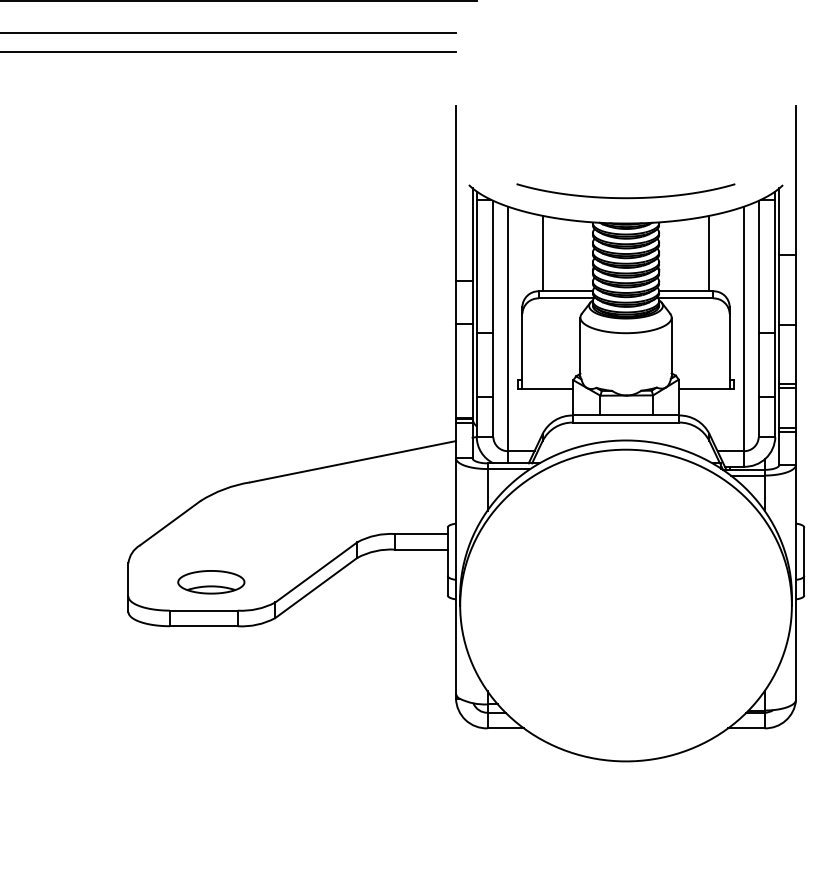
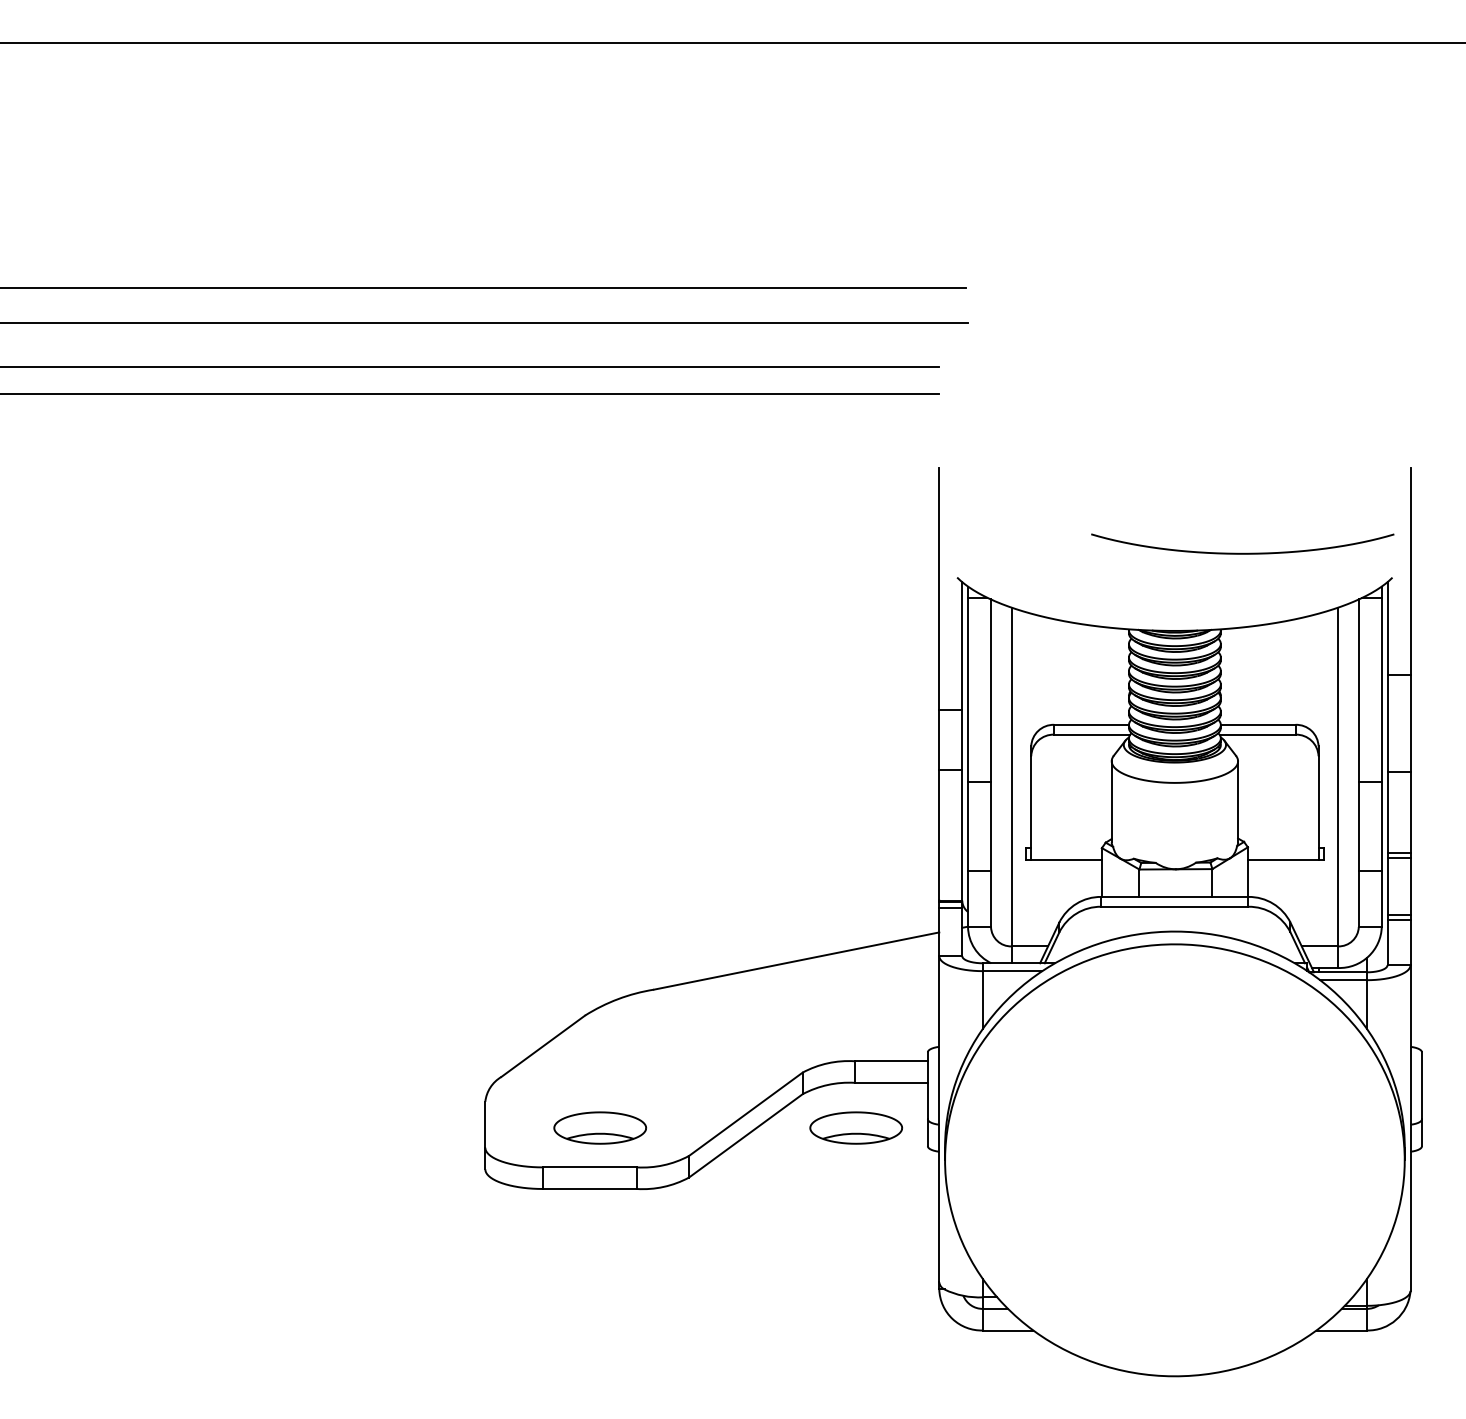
curve: (625, 197) -> (1242, 552), moved
line: (542, 253) -> (1059, 672), removed
line: (708, 253) -> (1289, 672), removed
part: (395, 581) -> (855, 1127), added

